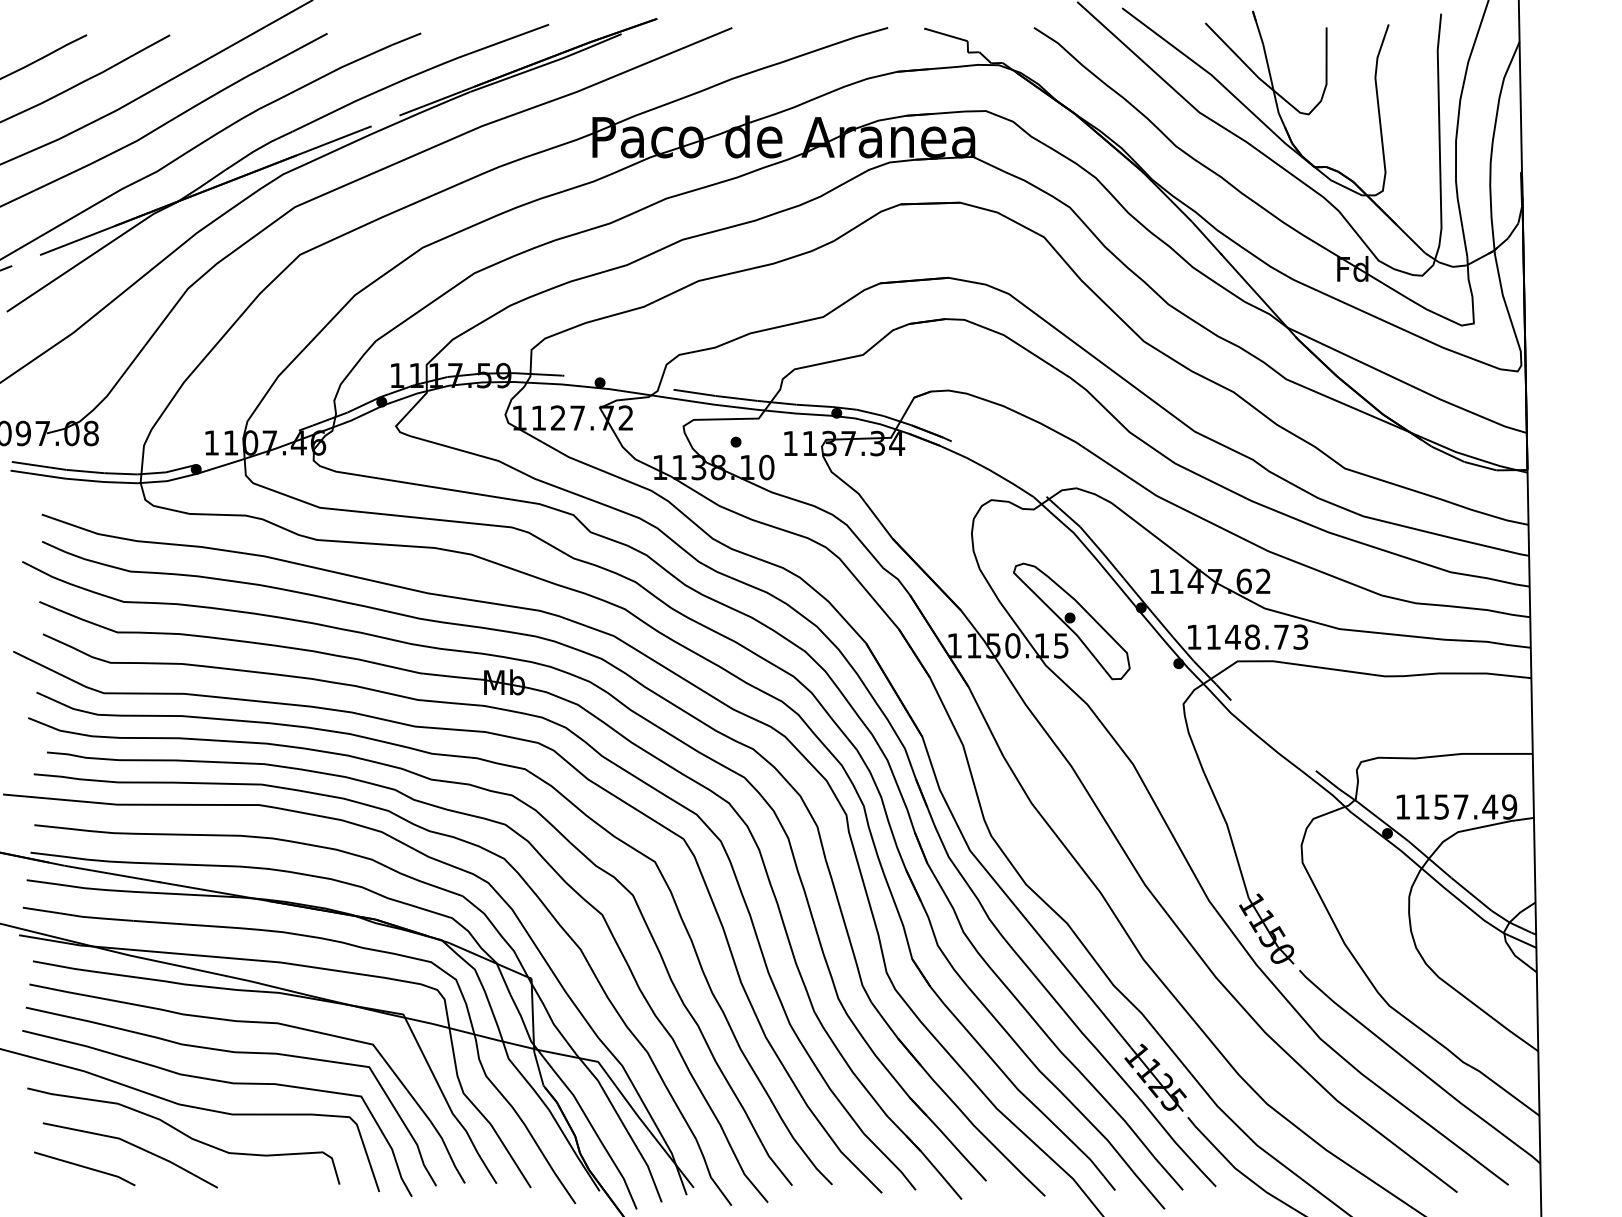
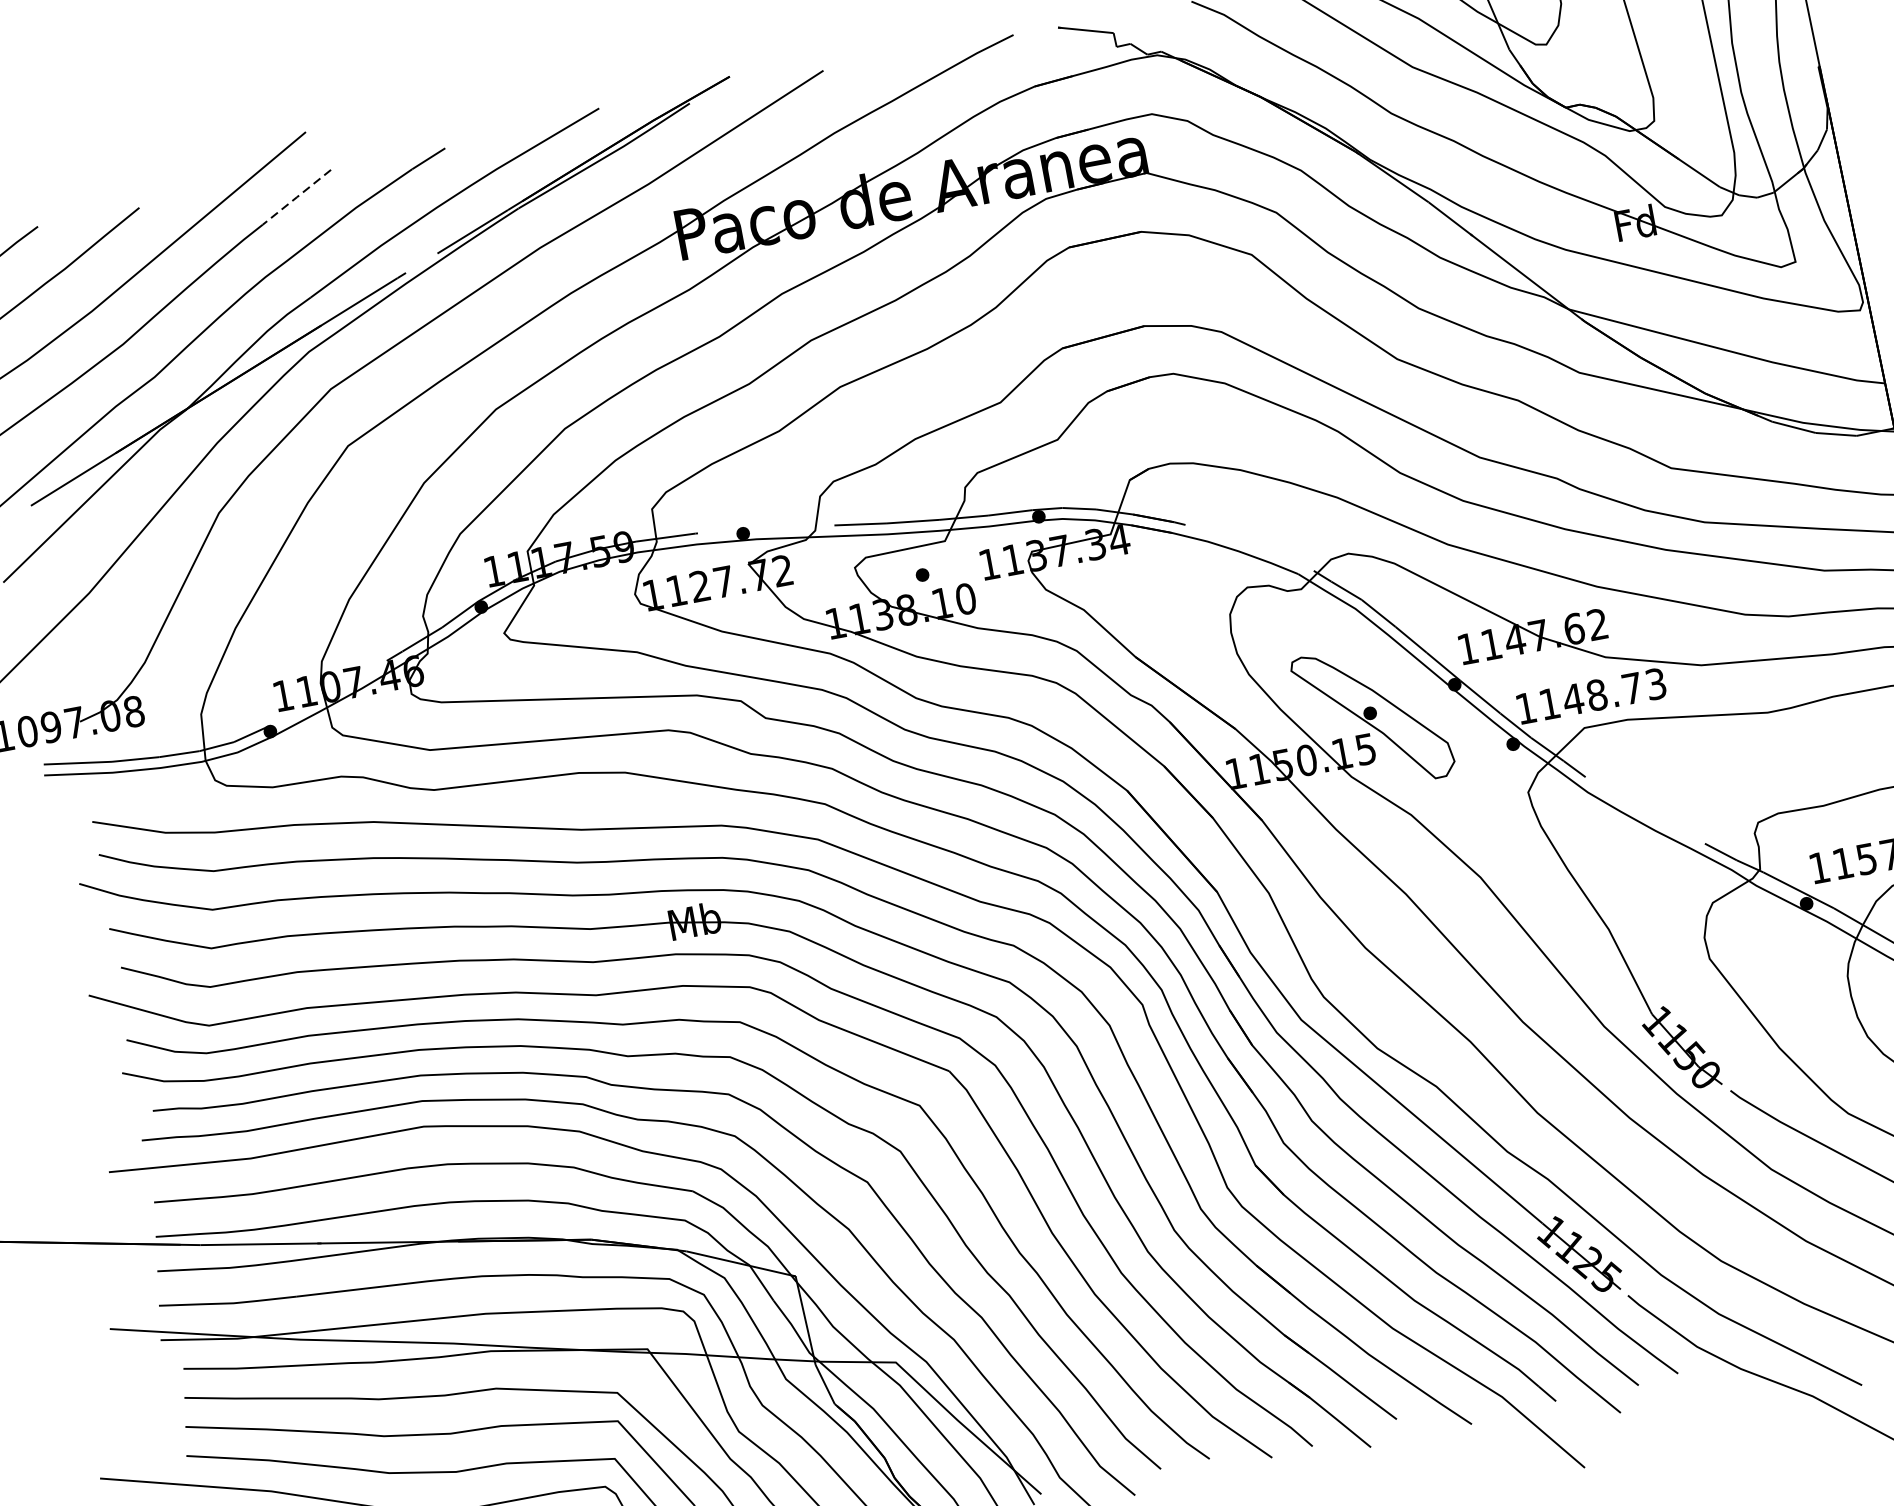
line: (296, 50) -> (297, 197), solid -> dashed

